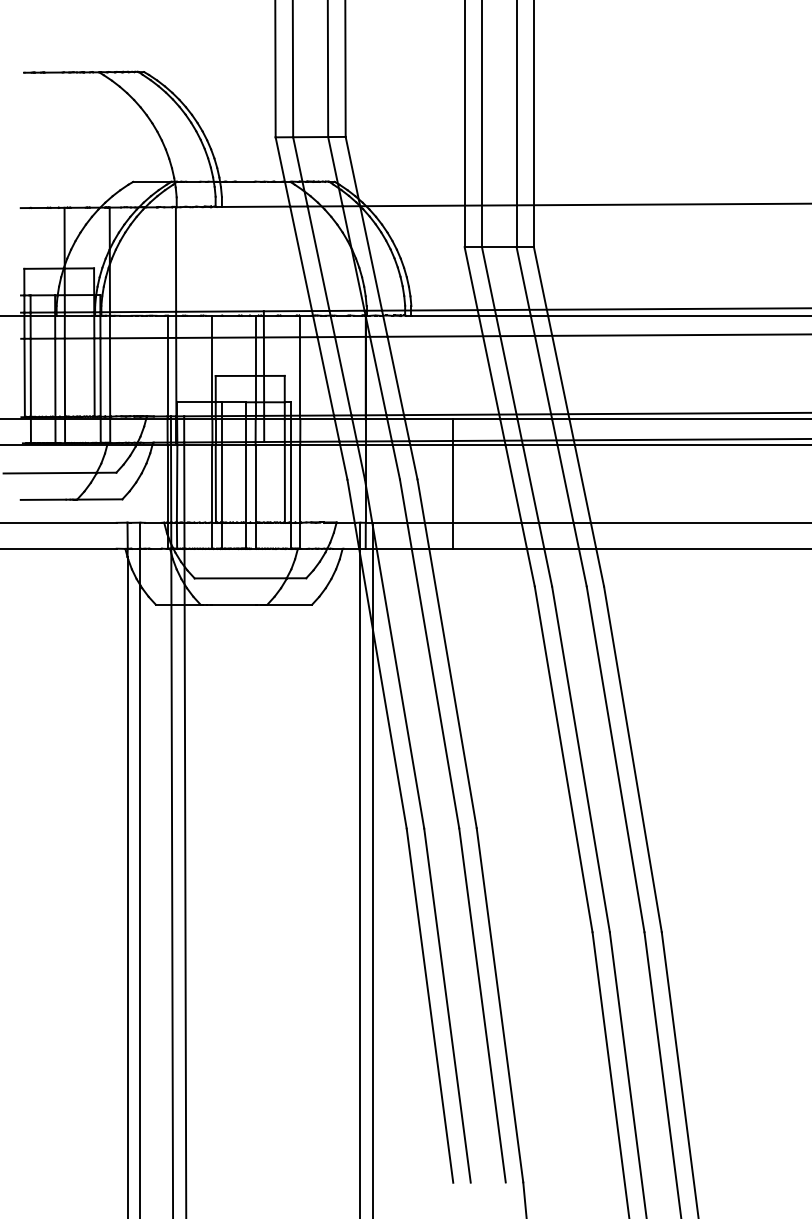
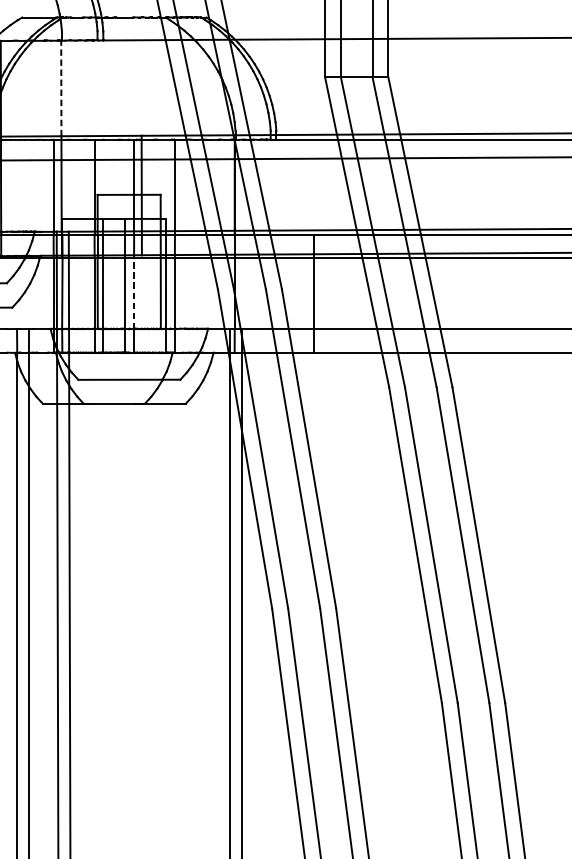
line: (176, 259) -> (61, 88), solid -> dashed
line: (255, 484) -> (133, 294), solid -> dashed

